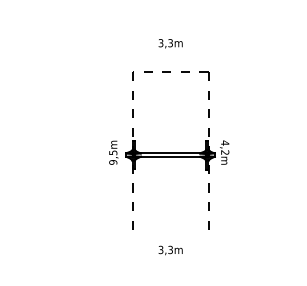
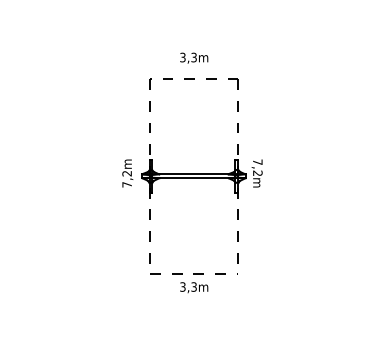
text: (170, 43) -> (194, 57), moved
text: (224, 143) -> (257, 162), 4,2m -> 7,2m
text: (112, 157) -> (126, 179), 9,5m -> 7,2m
line: (170, 238) -> (193, 273), added

